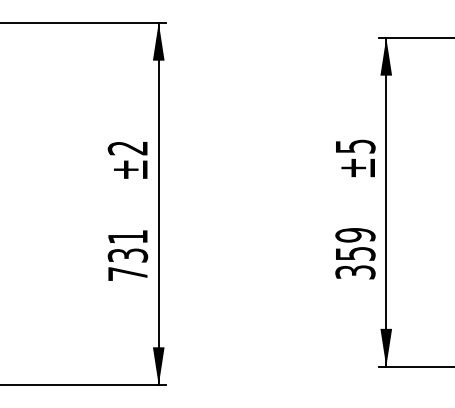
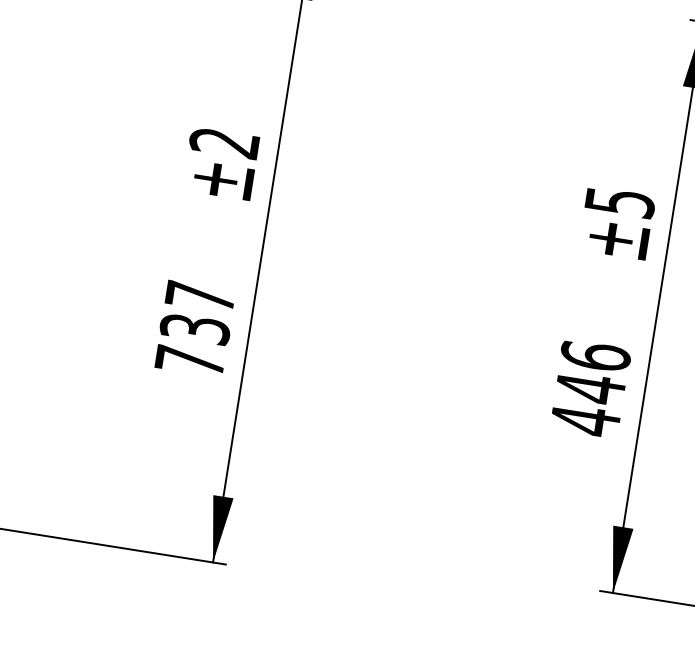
text: (127, 236) -> (199, 295), 731 -> 737
text: (355, 253) -> (590, 387), 359 -> 446

